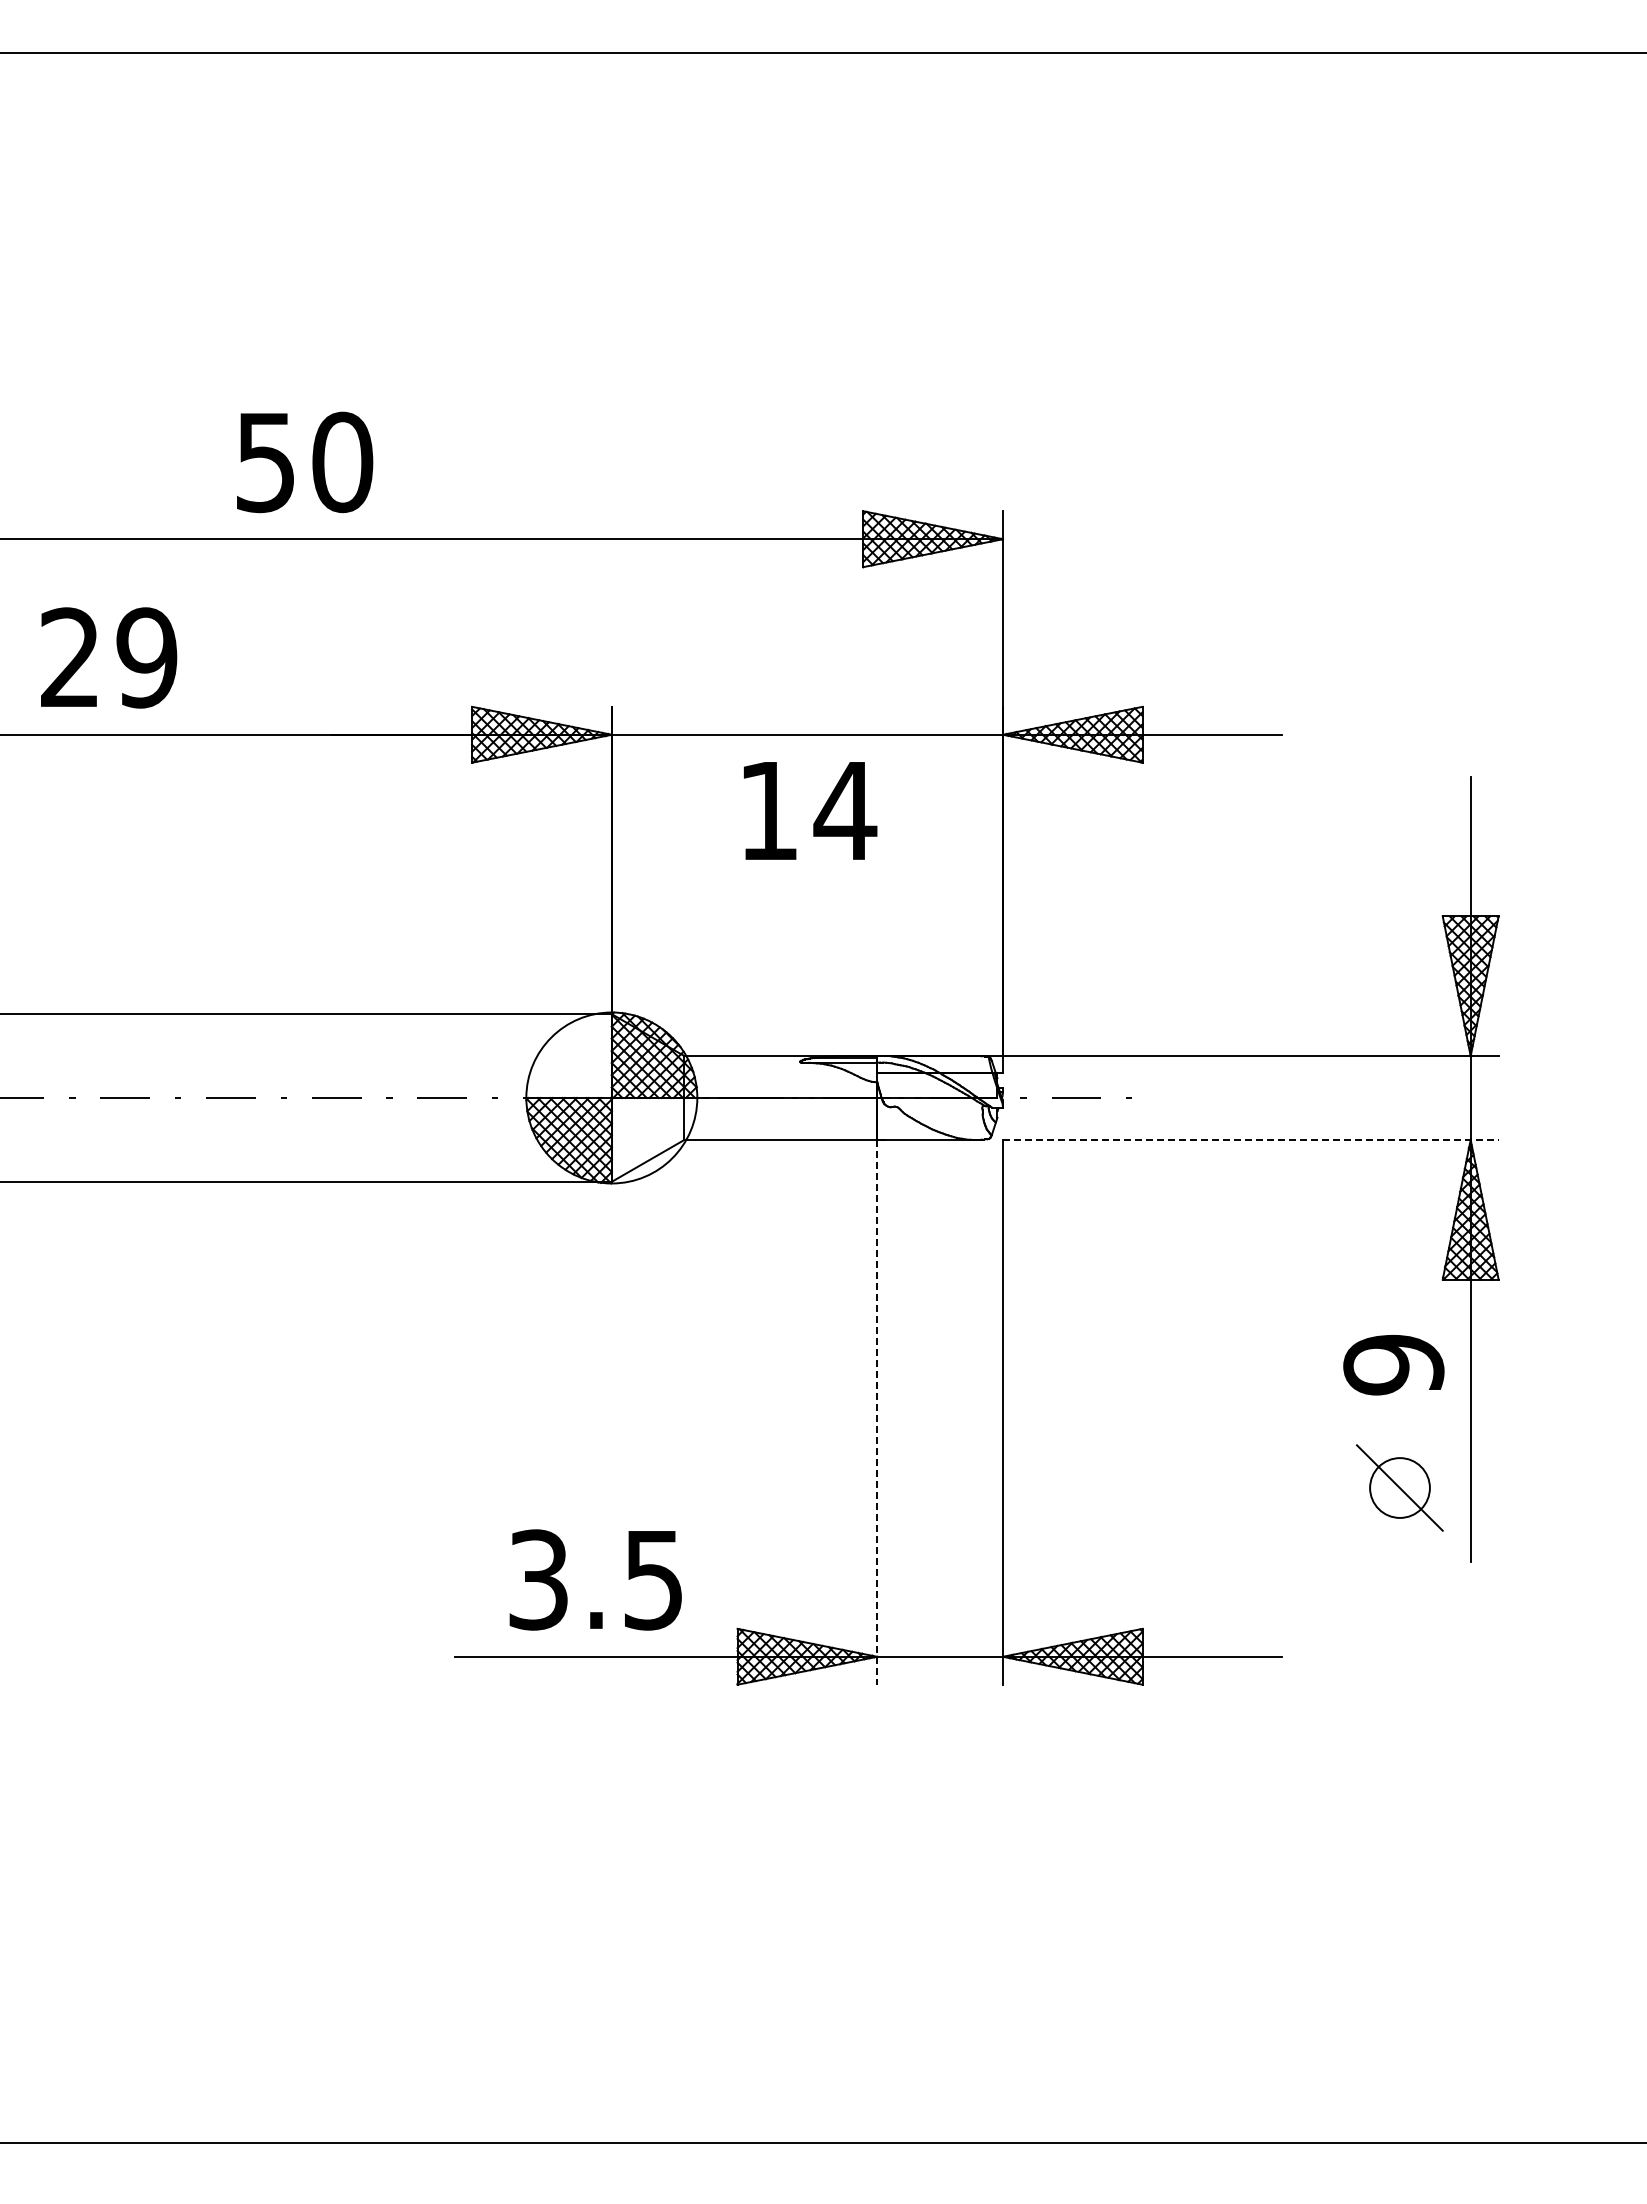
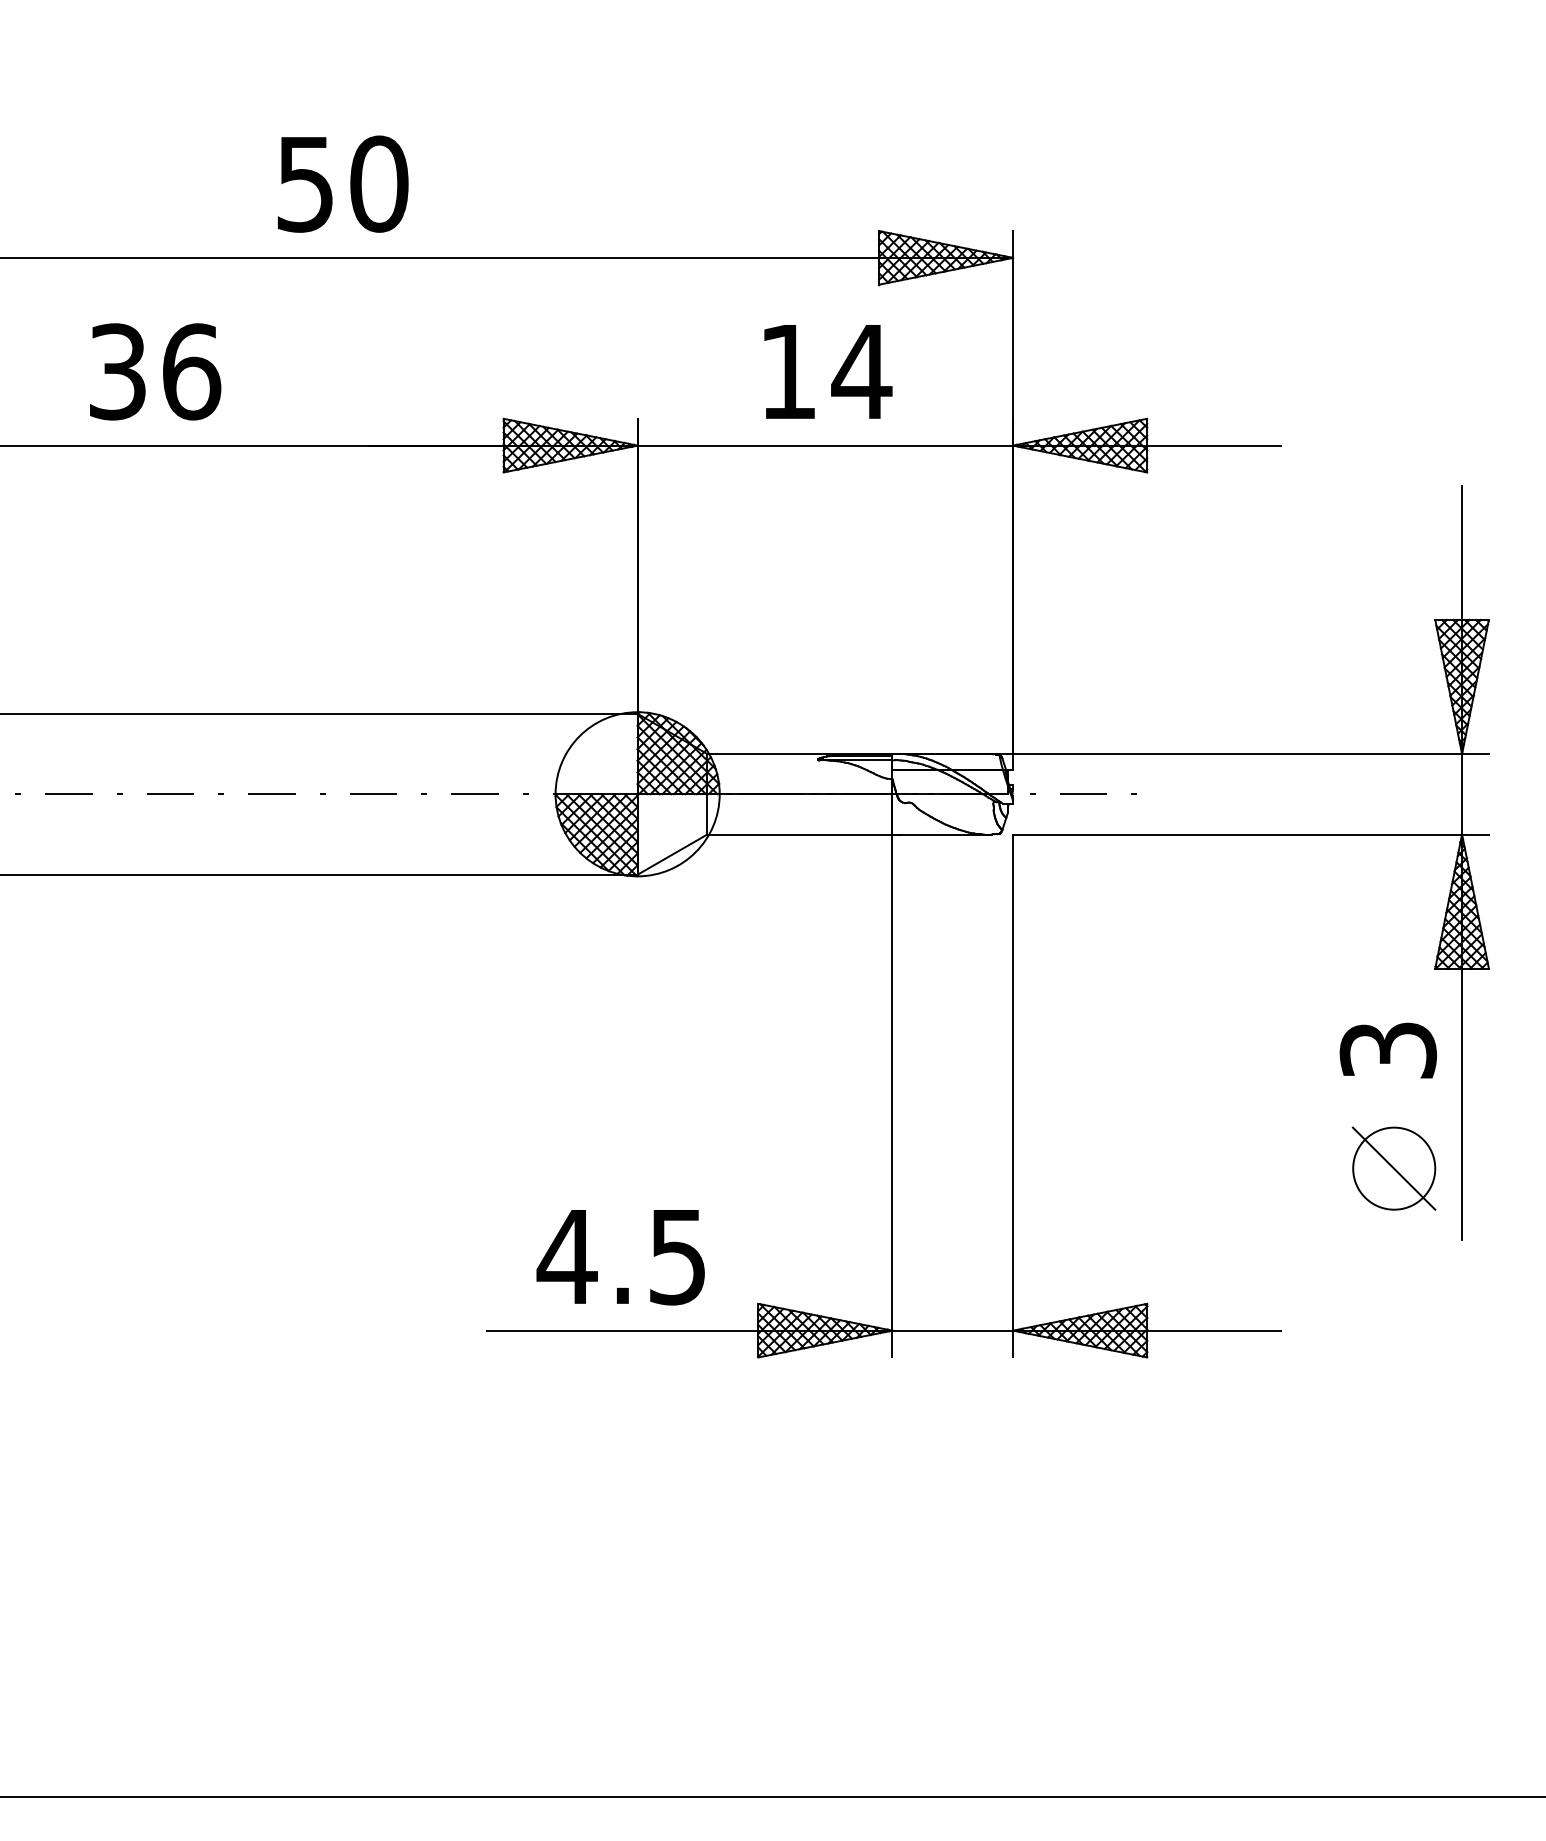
text: (109, 657) -> (155, 371), 29 -> 36
text: (810, 810) -> (828, 371), moved
line: (1250, 1139) -> (1250, 834), dashed -> solid
text: (1393, 1364) -> (1387, 1050), 9 -> 3
line: (877, 1412) -> (892, 1096), dashed -> solid
circle: (1399, 1487) -> (1393, 1168), size x1.43
text: (538, 1579) -> (567, 1256), 3.5 -> 4.5

